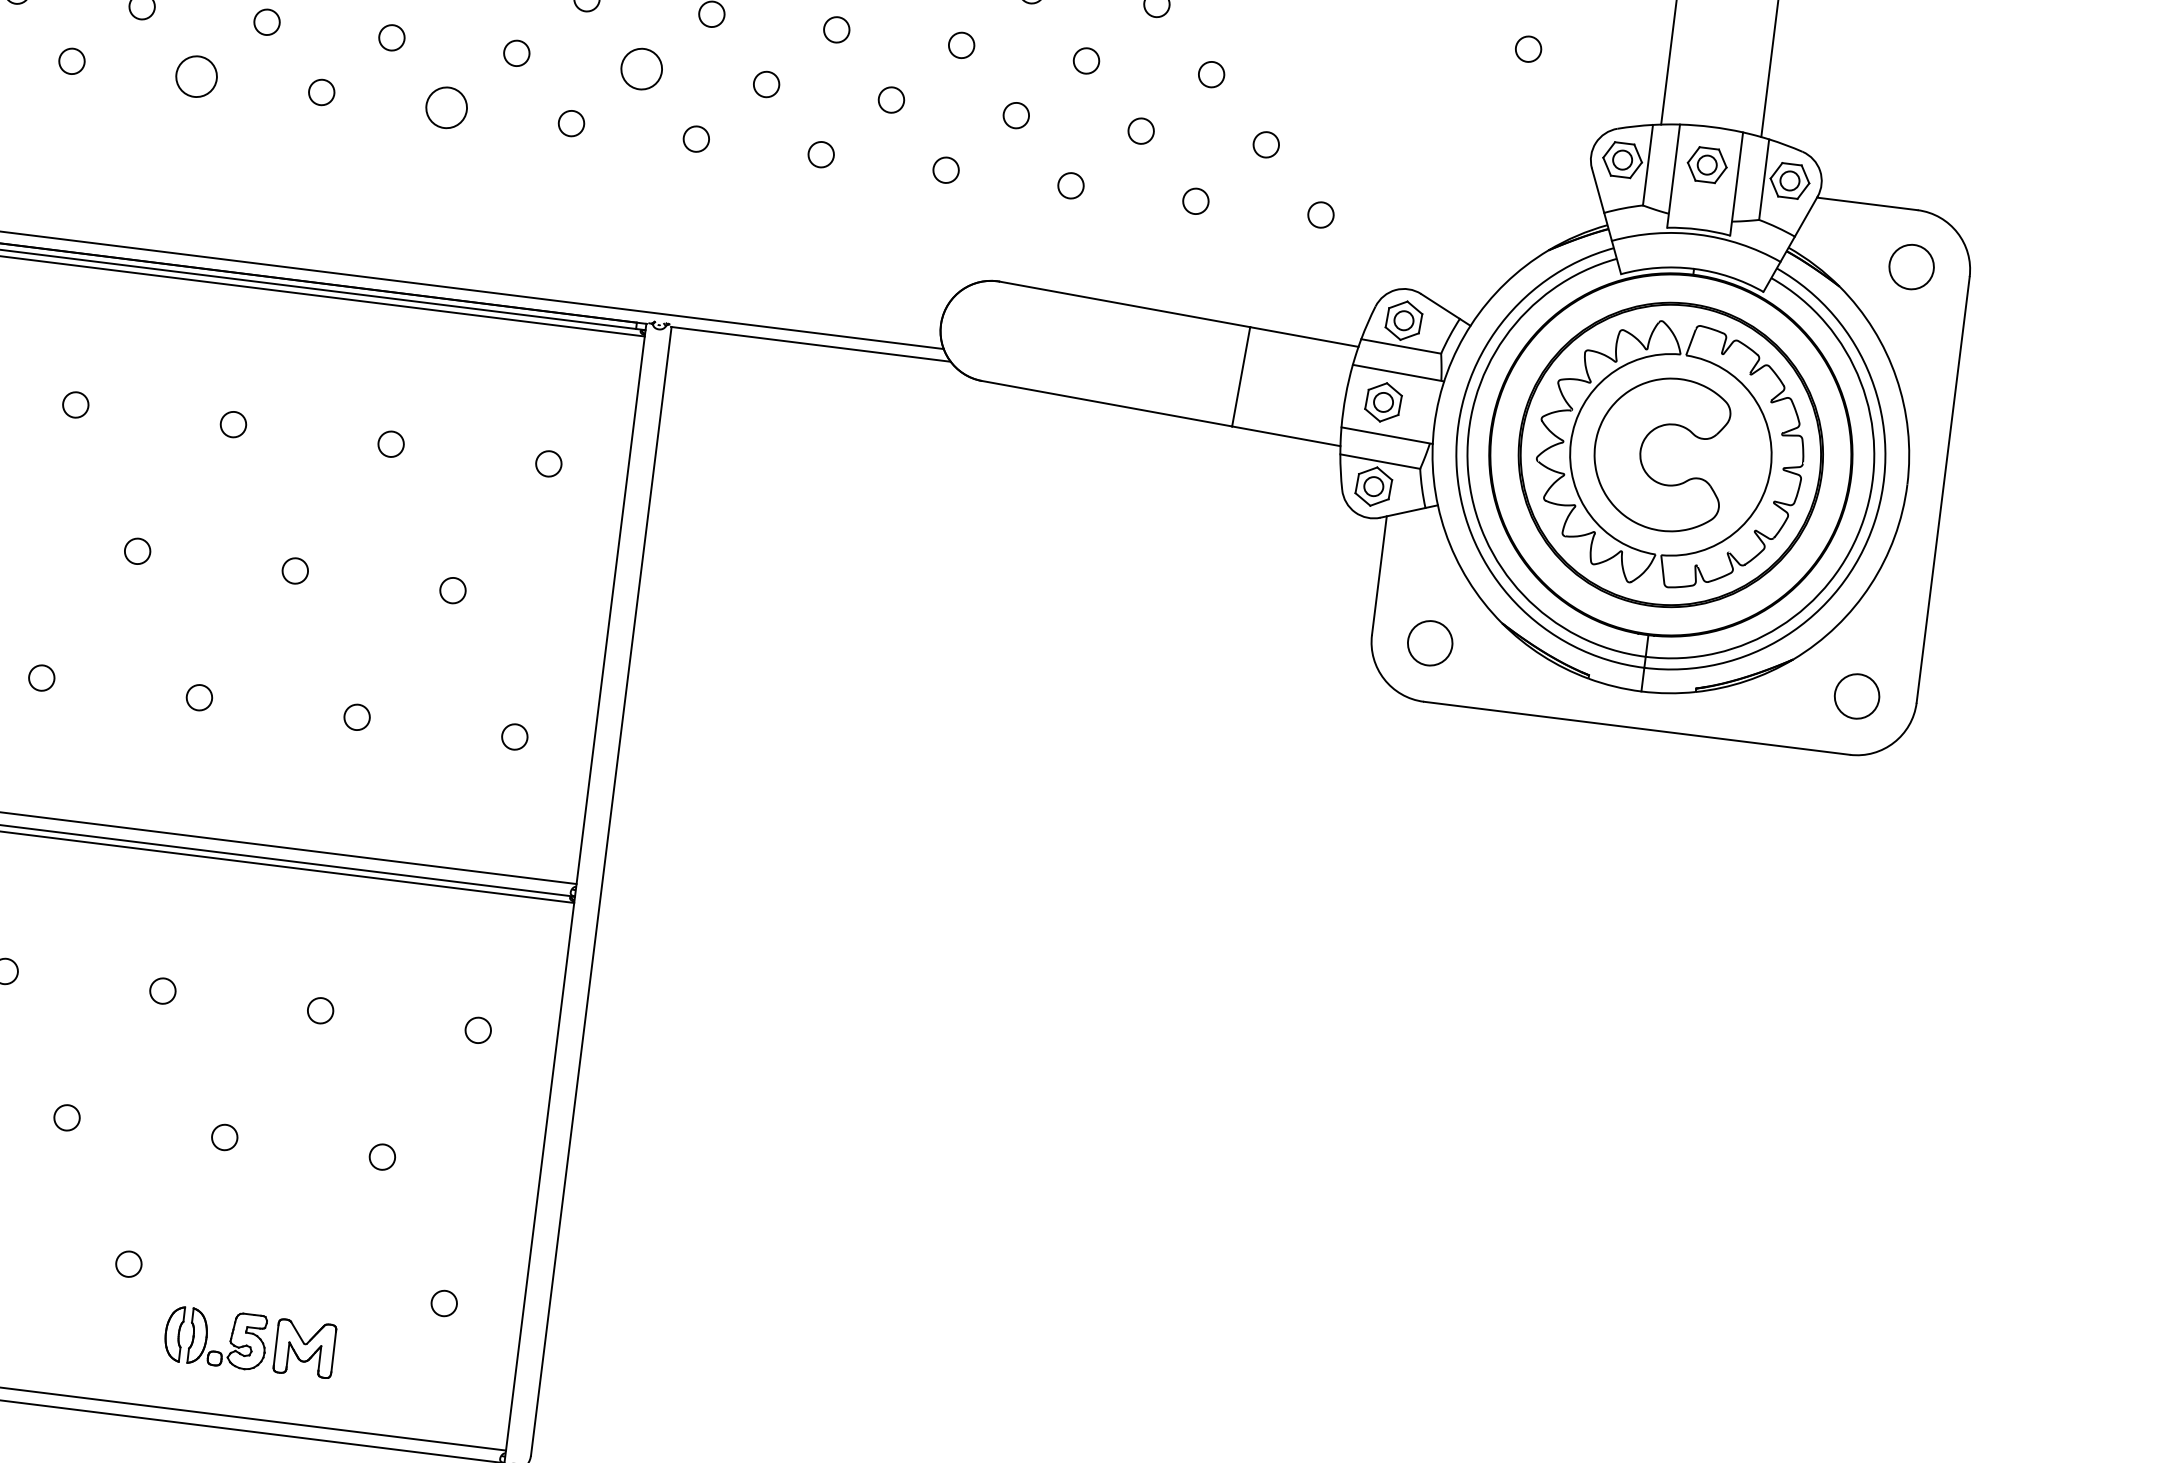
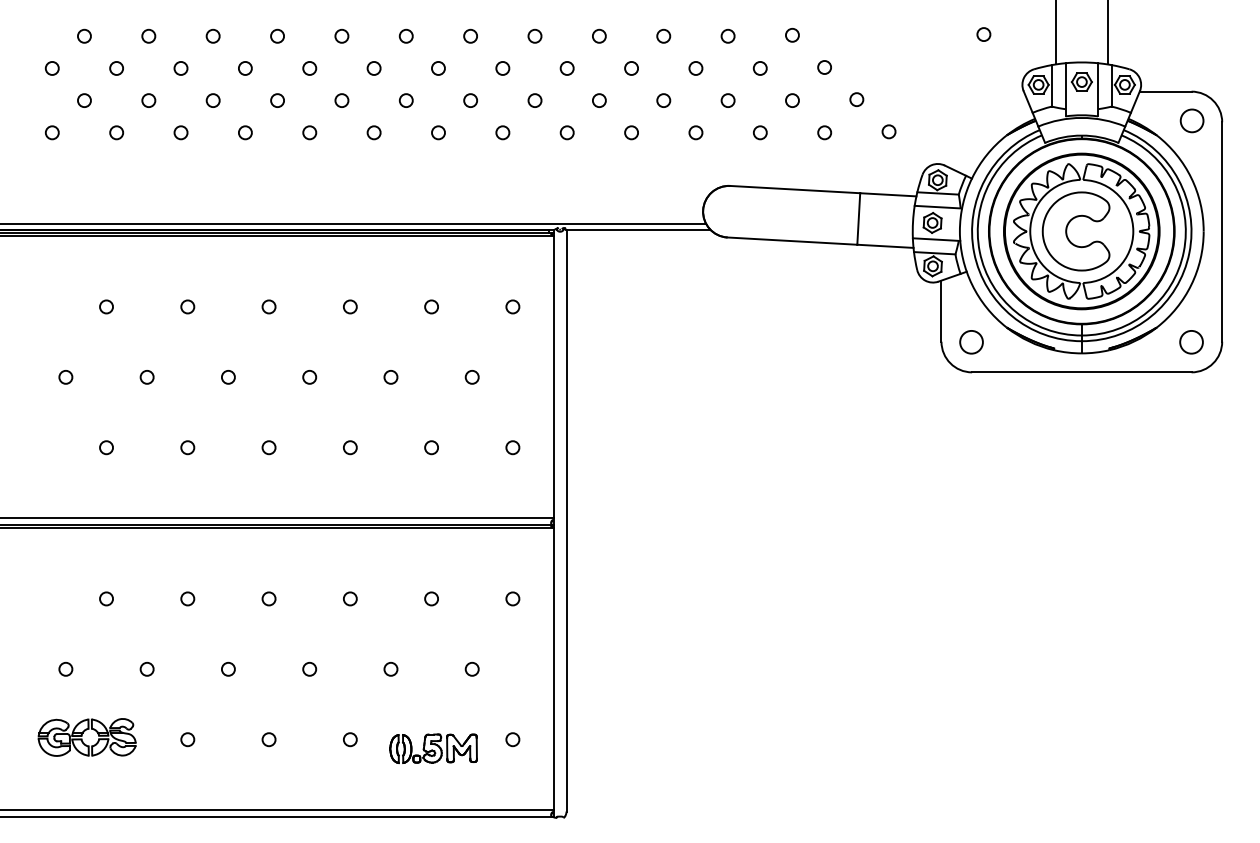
circle: (640, 68) -> (534, 100), size x0.62
circle: (196, 76) -> (309, 132), size x0.62
circle: (446, 107) -> (438, 132), size x0.62
part: (249, 1341) -> (433, 748), moved

